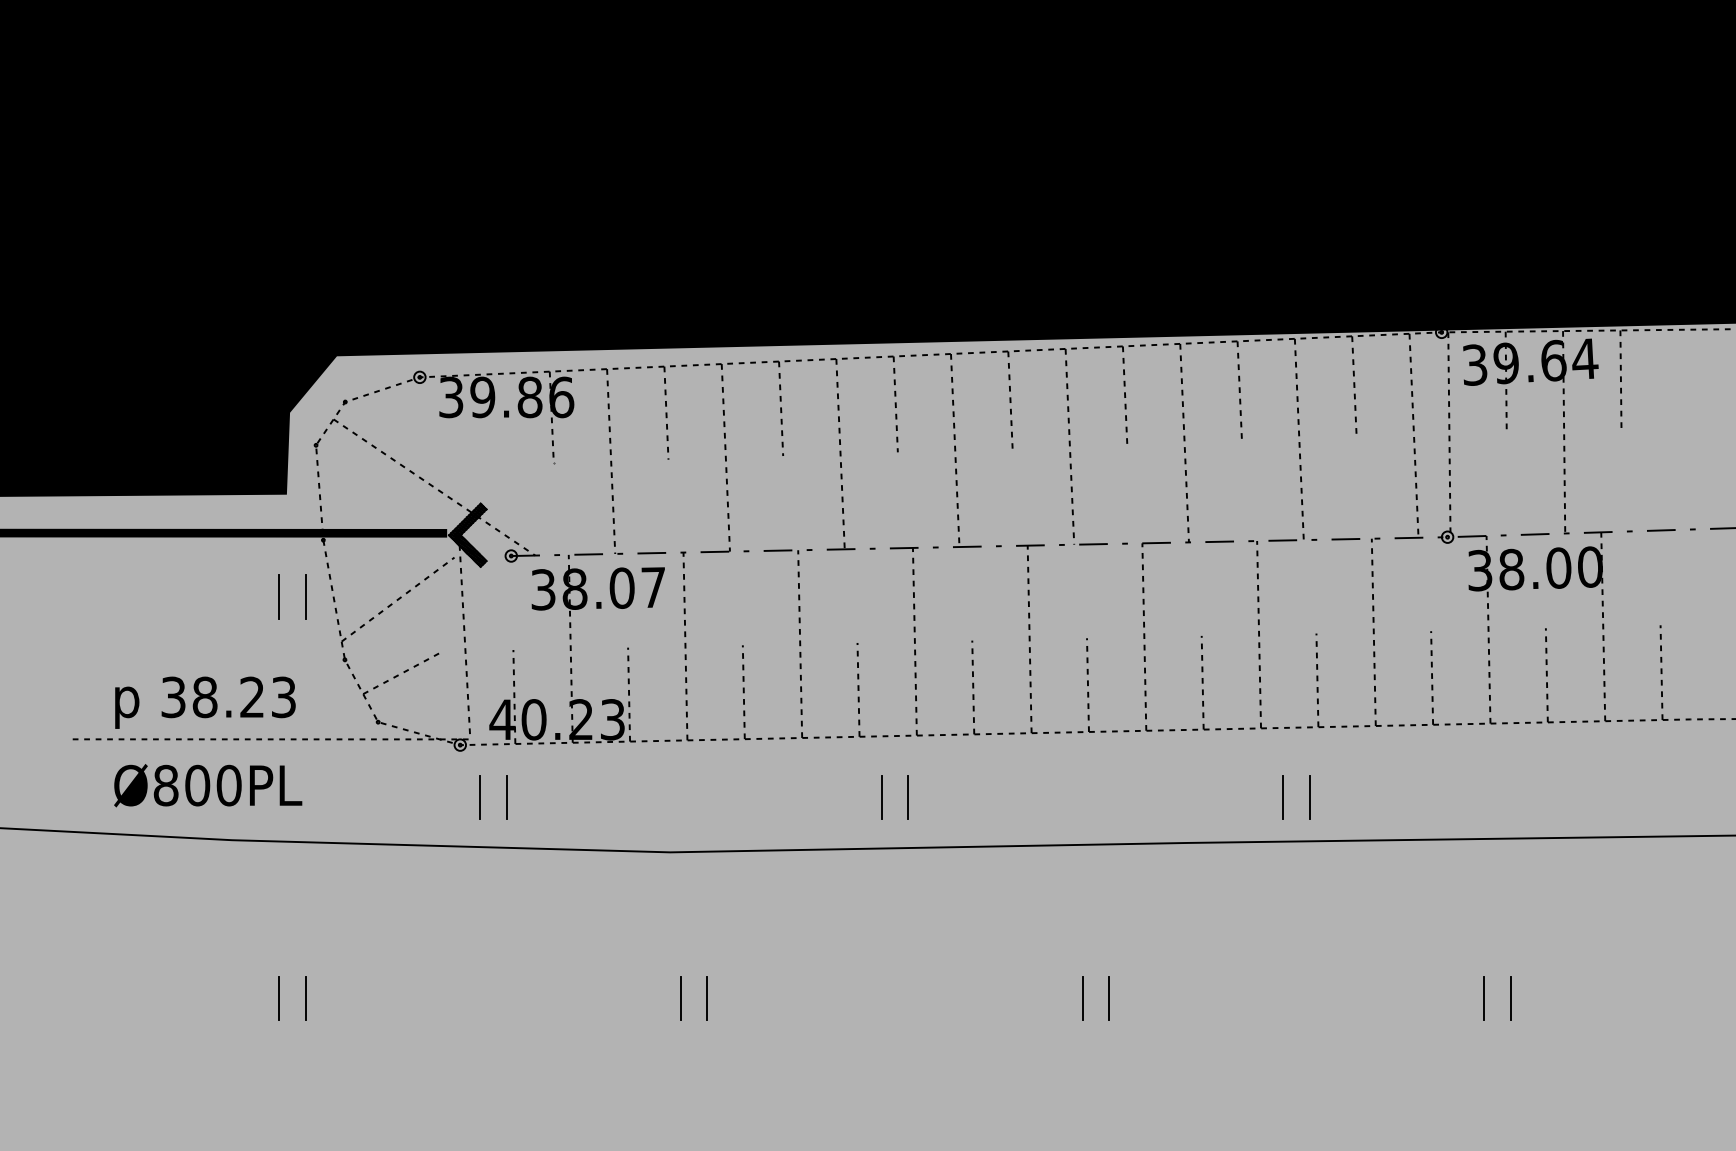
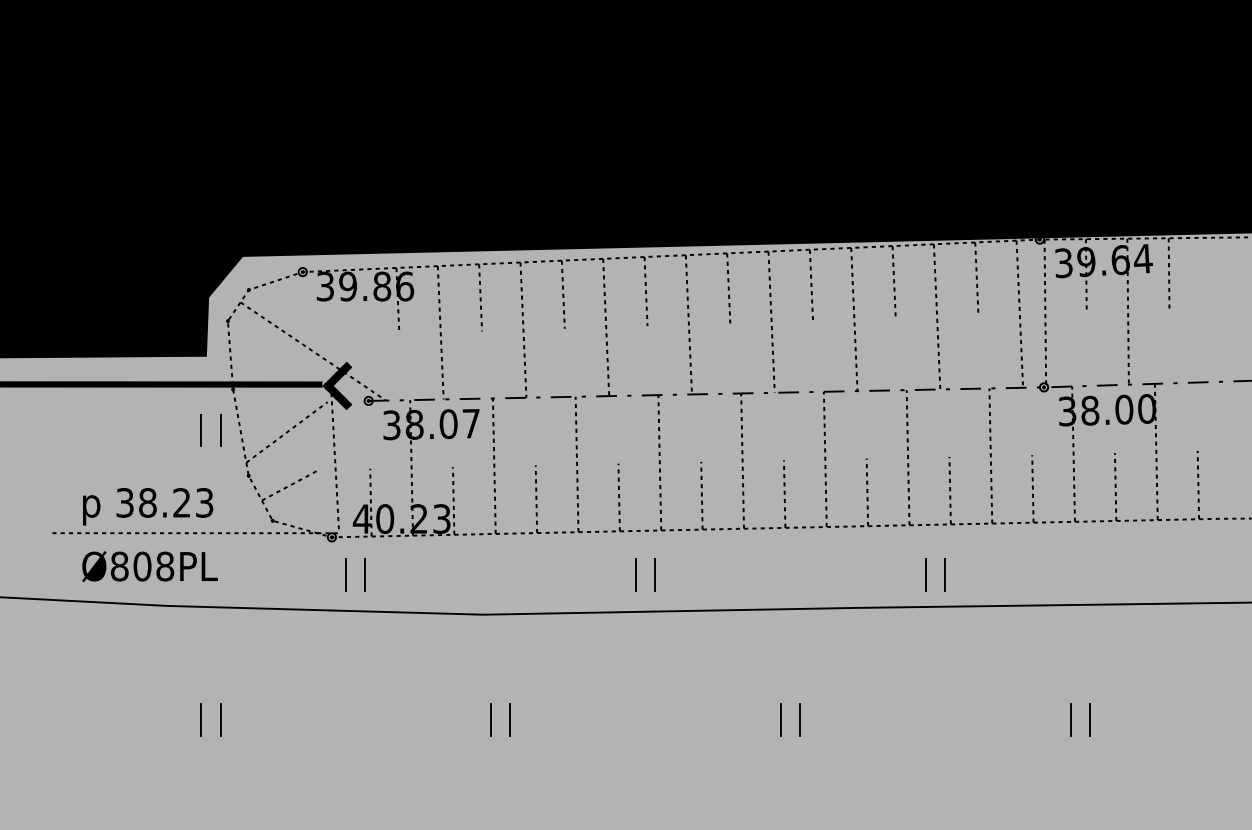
text: (228, 785) -> (164, 566), Ø800PL -> Ø808PL

